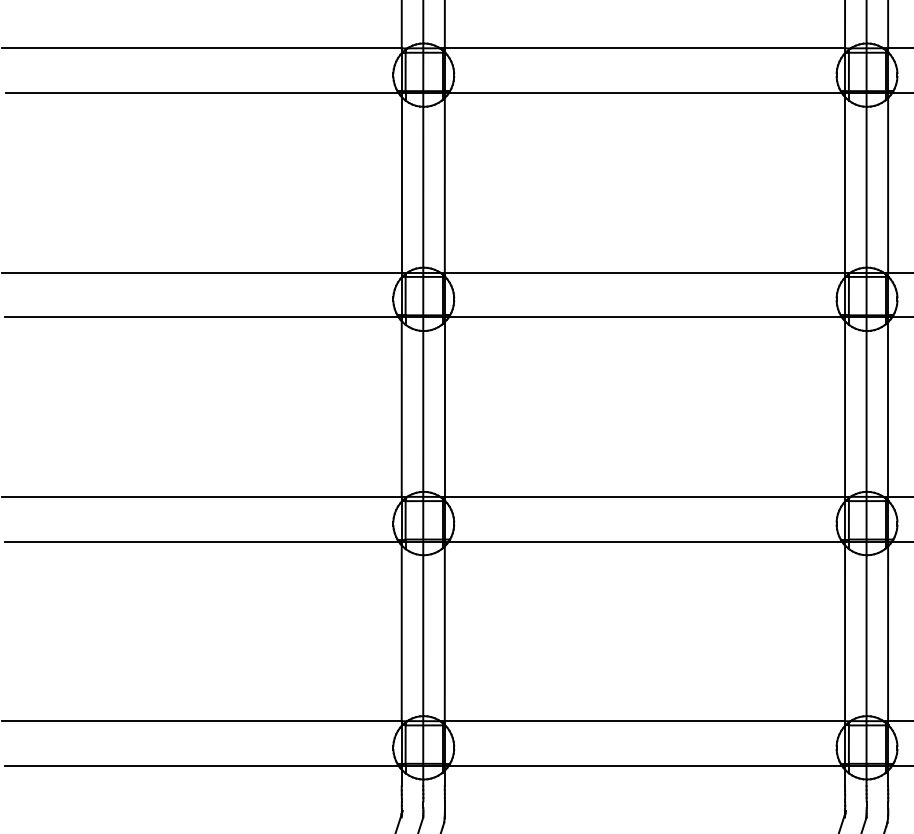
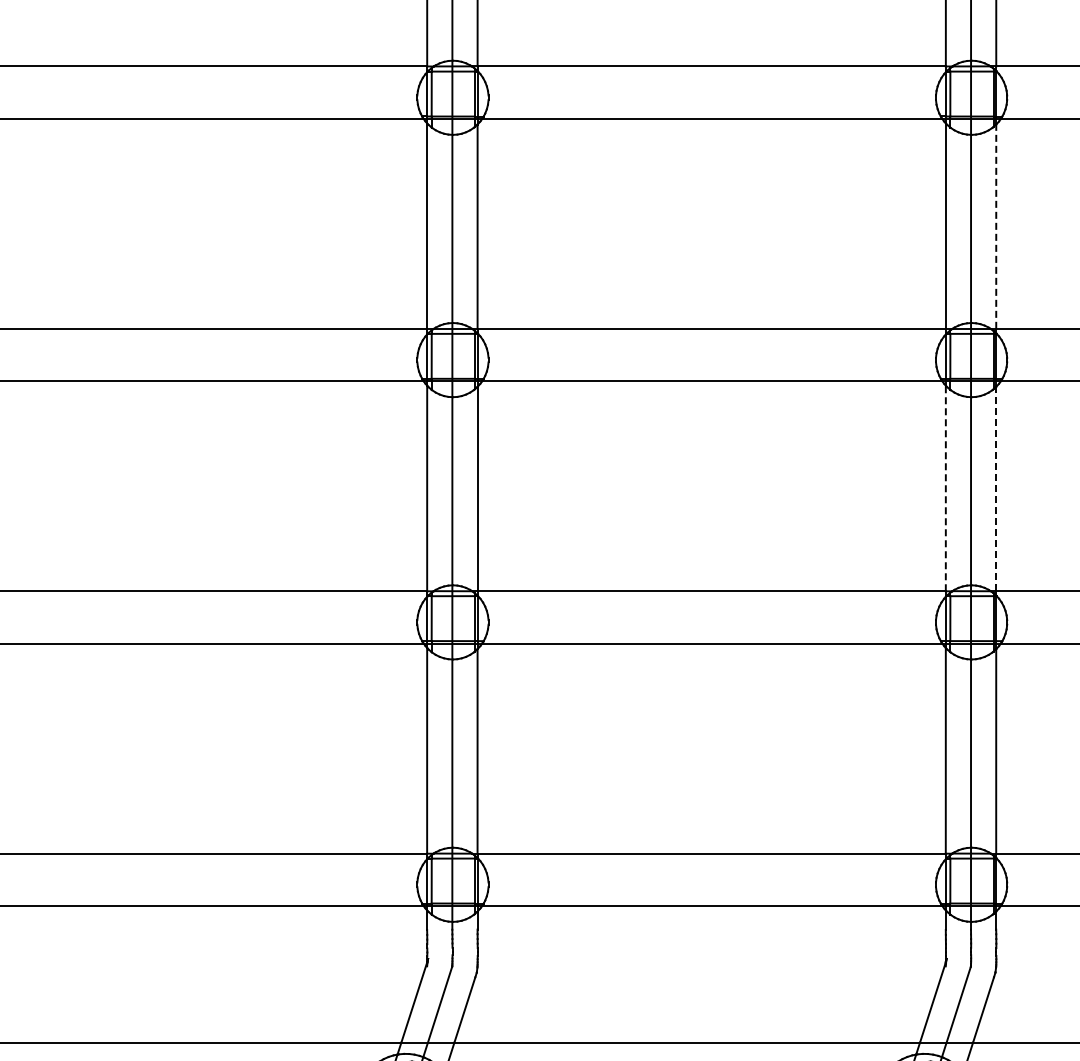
line: (888, 185) -> (996, 226), solid -> dashed
line: (844, 409) -> (945, 488), solid -> dashed
line: (888, 409) -> (996, 488), solid -> dashed

